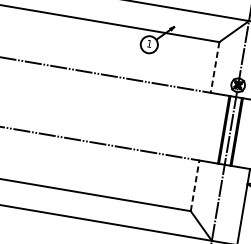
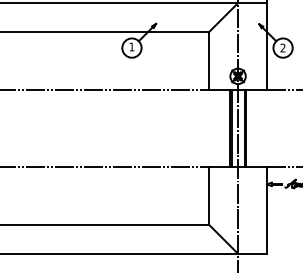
line: (215, 67) -> (209, 60), dashed -> solid
line: (195, 185) -> (209, 195), dashed -> solid

